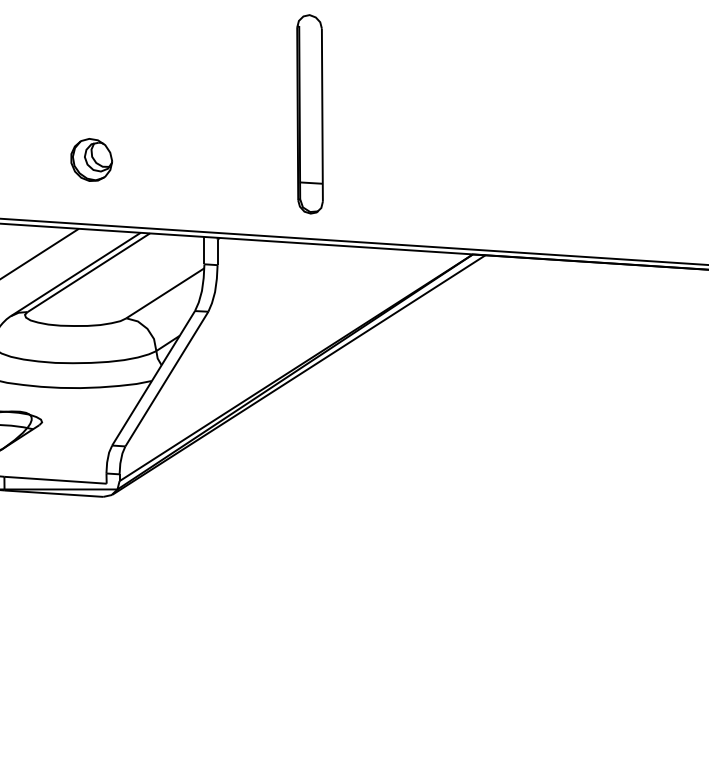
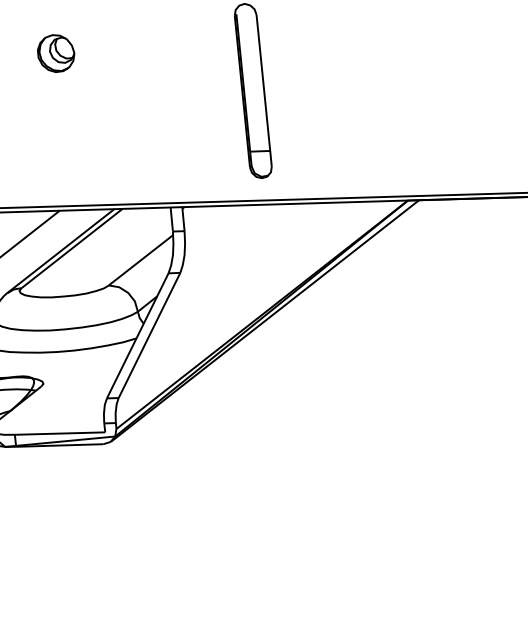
part: (91, 159) -> (55, 53), moved

